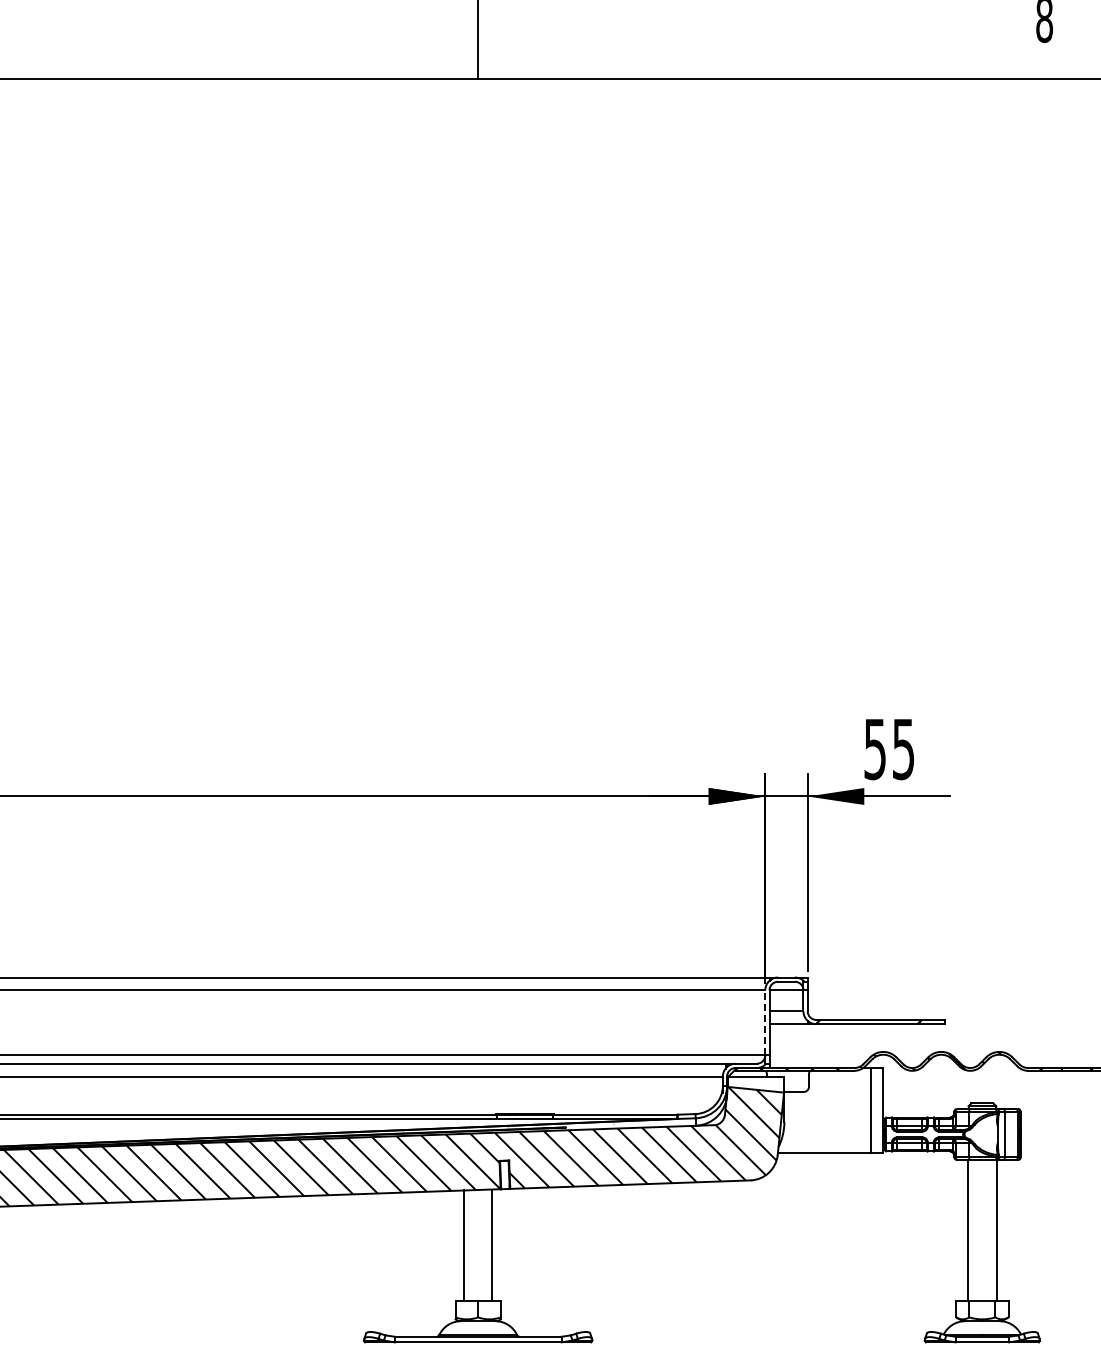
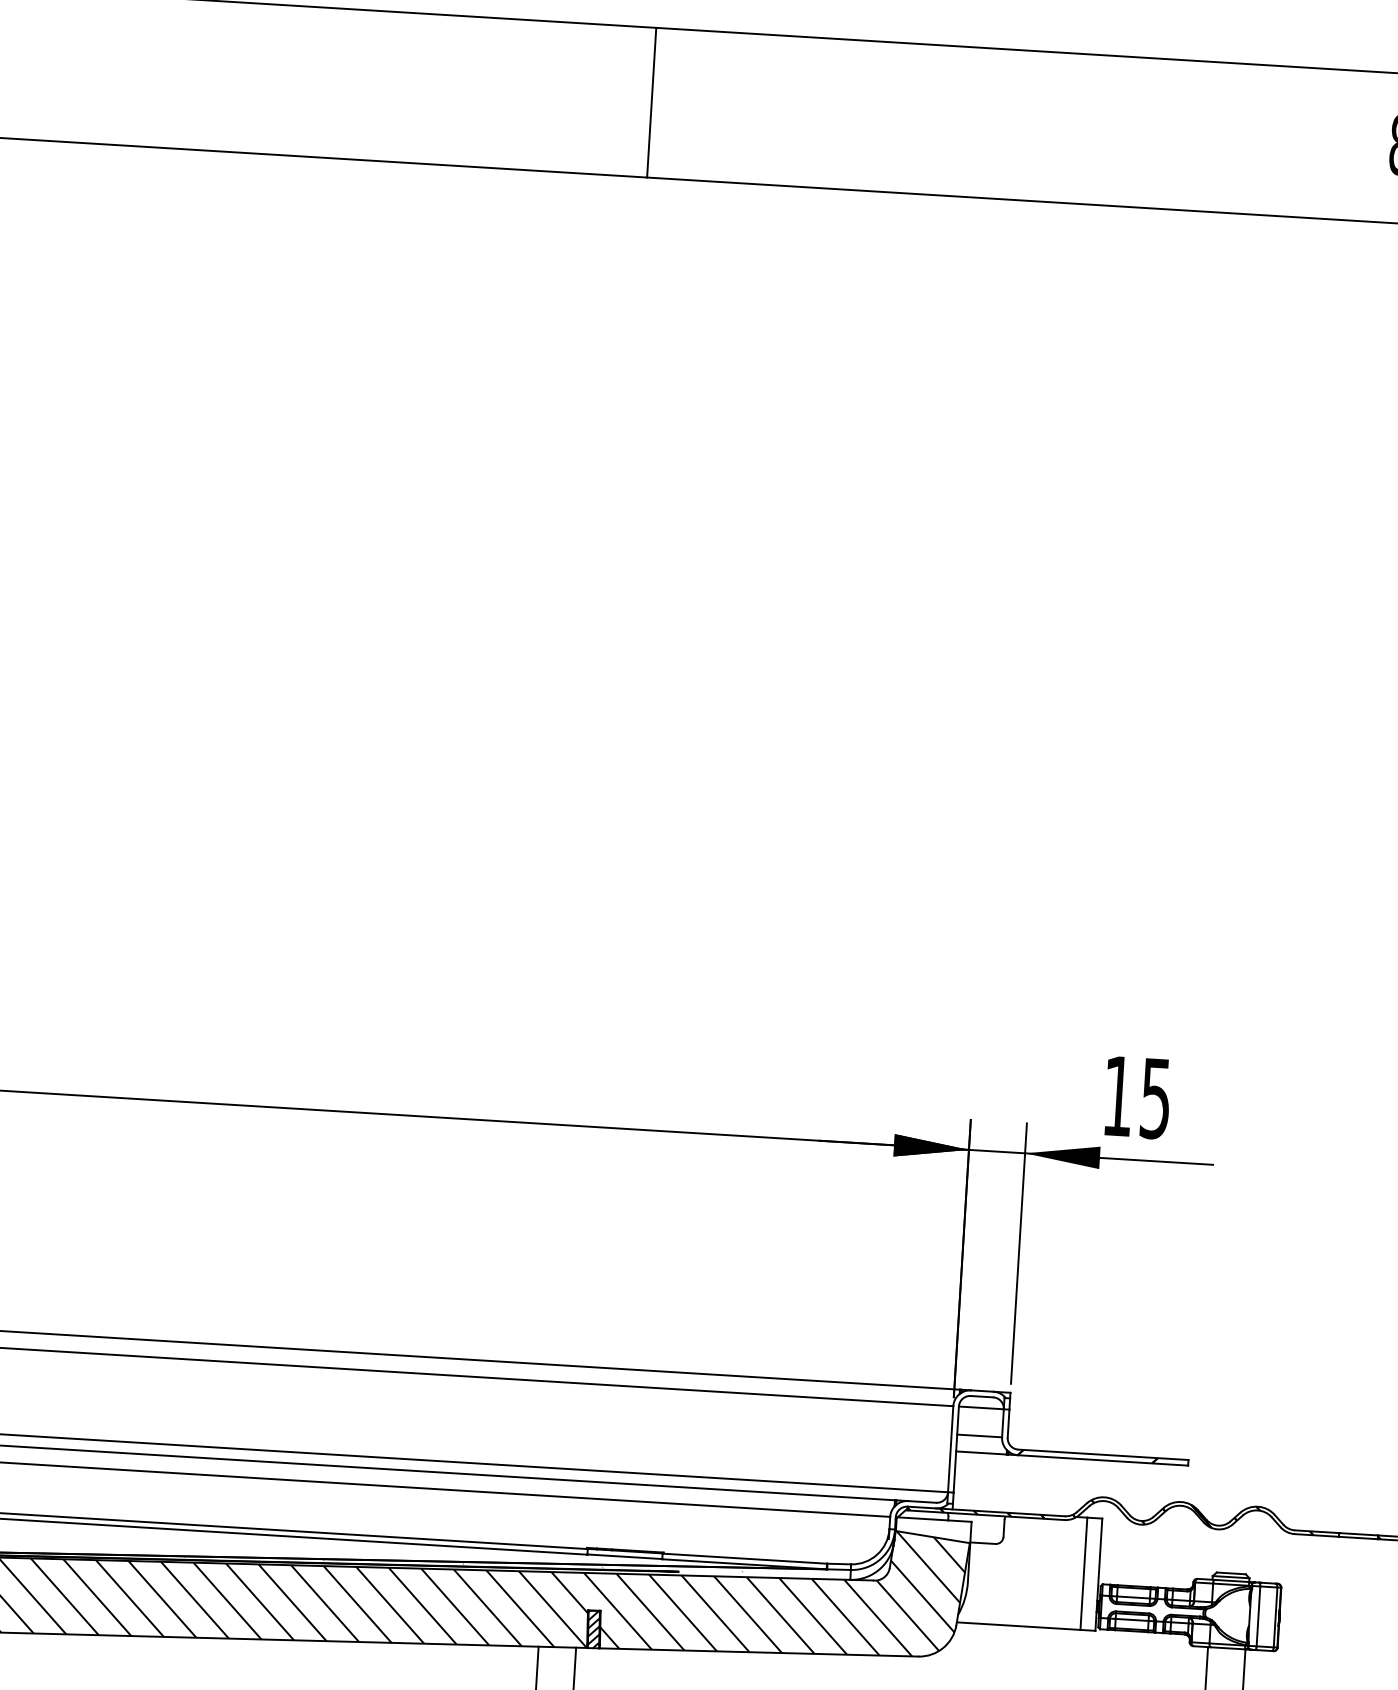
text: (874, 749) -> (1117, 1096), 55 -> 15
line: (765, 1022) -> (950, 1448), dashed -> solid
hatch: (504, 1174) -> (593, 1628), added

